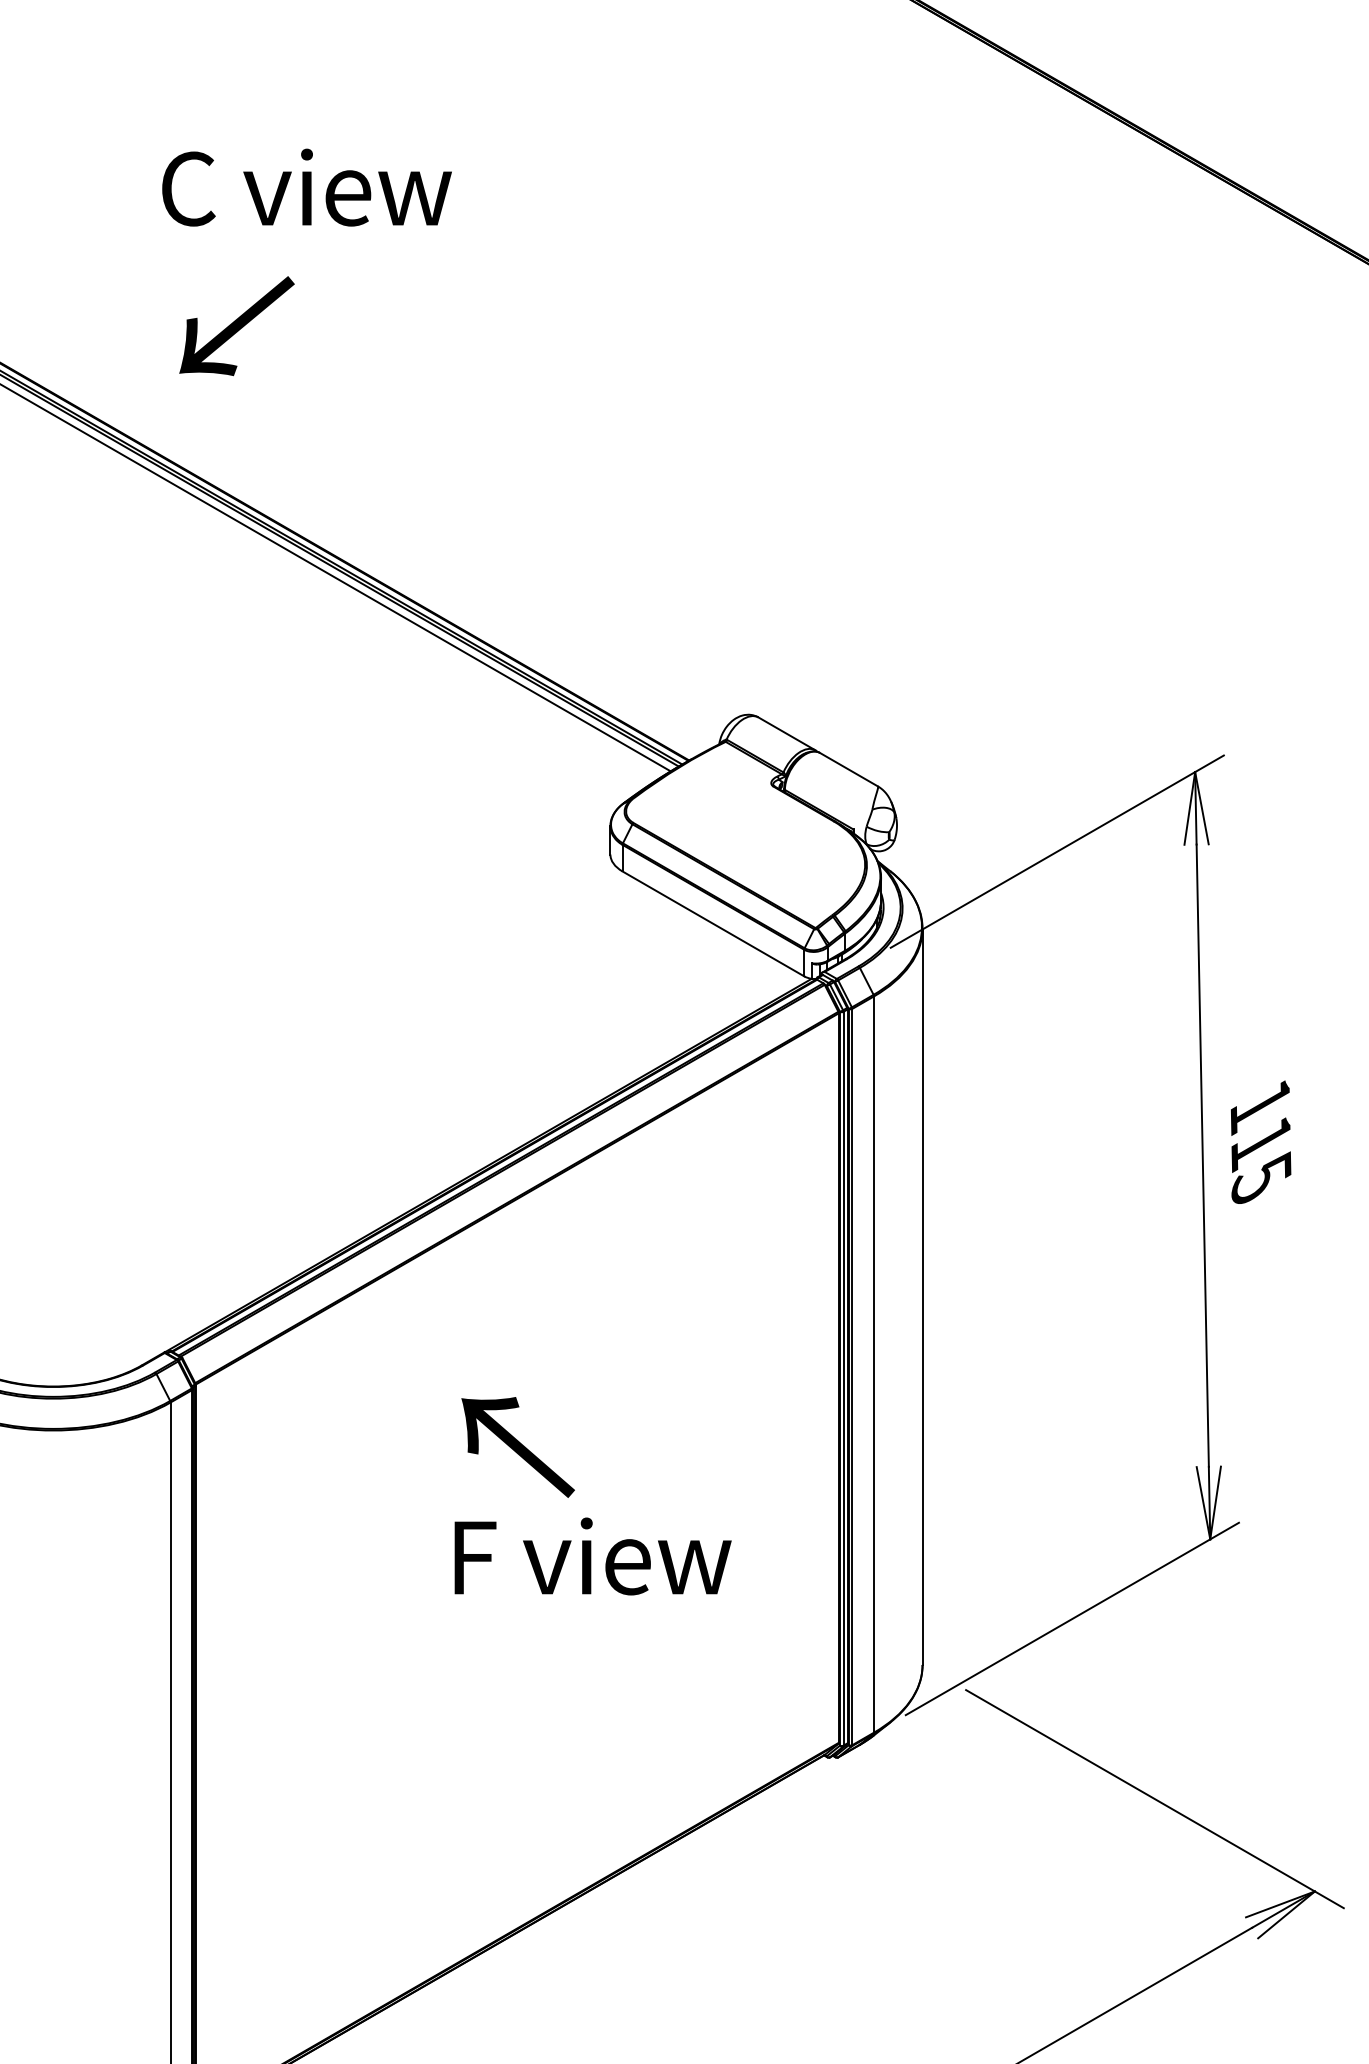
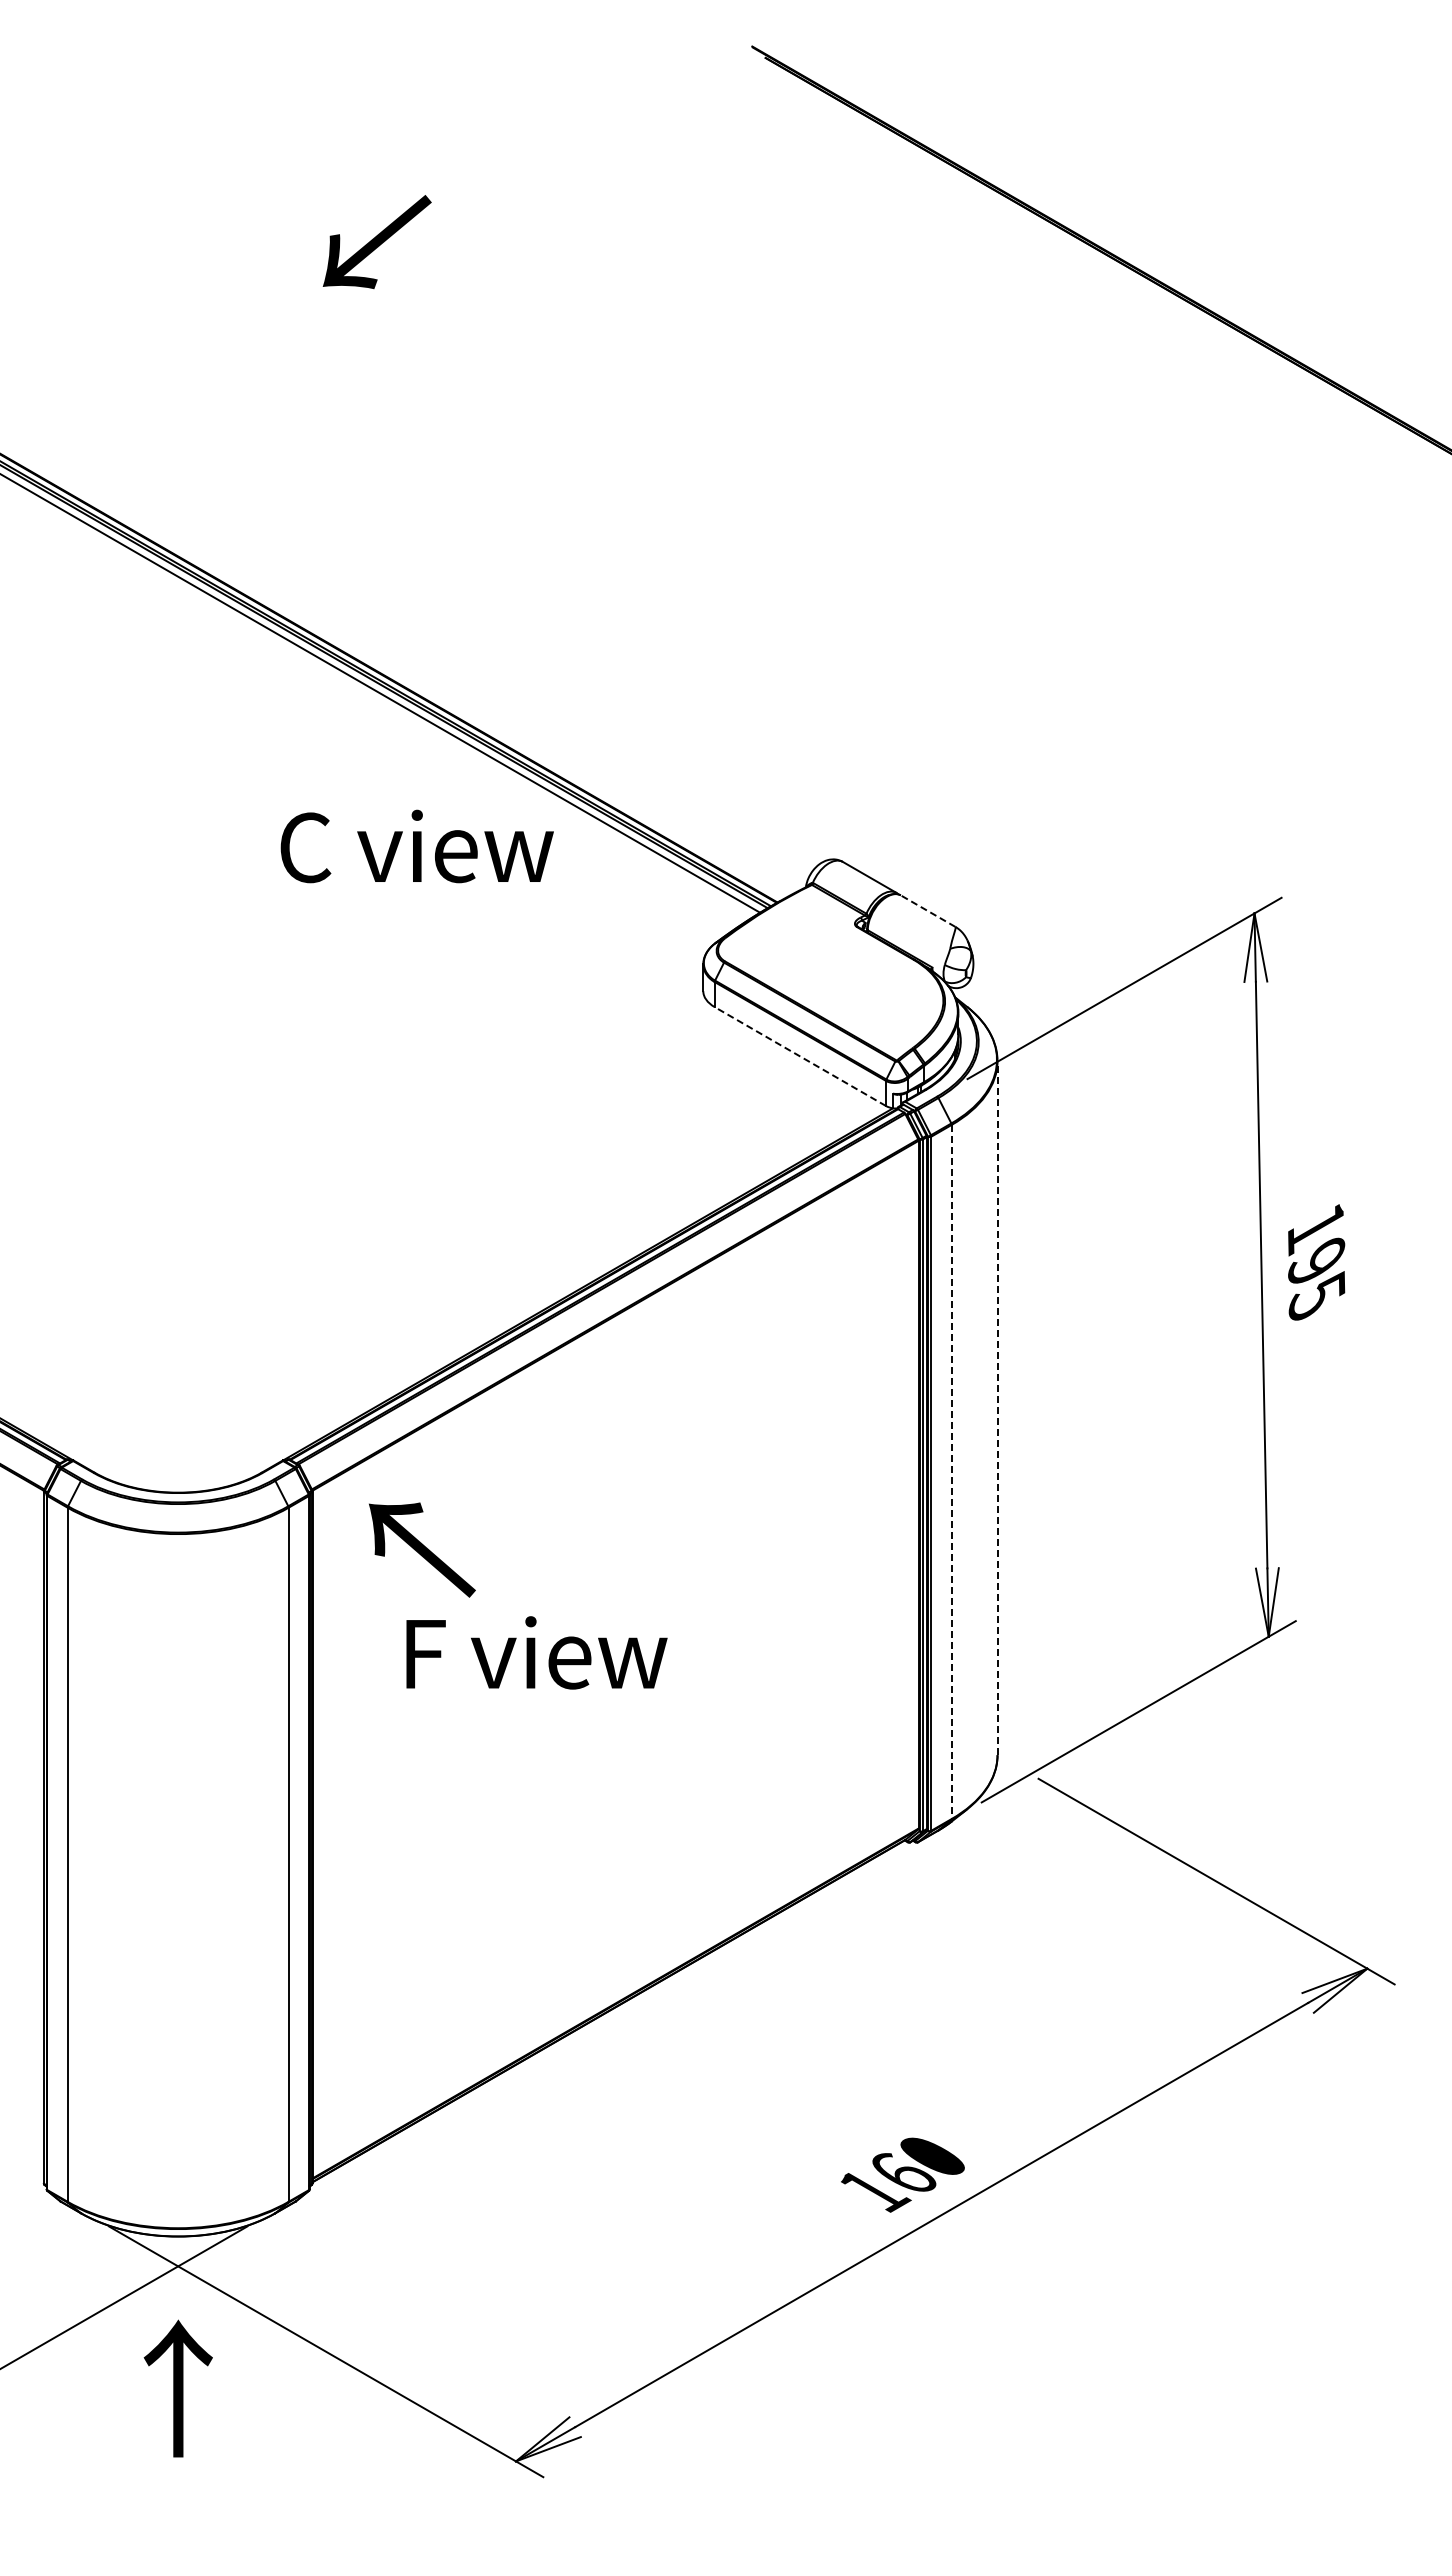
text: (306, 187) -> (416, 846), moved
text: (236, 326) -> (376, 242), moved
line: (849, 770) -> (928, 911), solid -> dashed
line: (713, 923) -> (800, 1056), solid -> dashed
text: (1260, 1144) -> (1316, 1264), 115 -> 195
line: (922, 1296) -> (997, 1407), solid -> dashed
line: (873, 1365) -> (951, 1472), solid -> dashed
text: (518, 1446) -> (422, 1549), moved
text: (592, 1556) -> (536, 1652), moved

